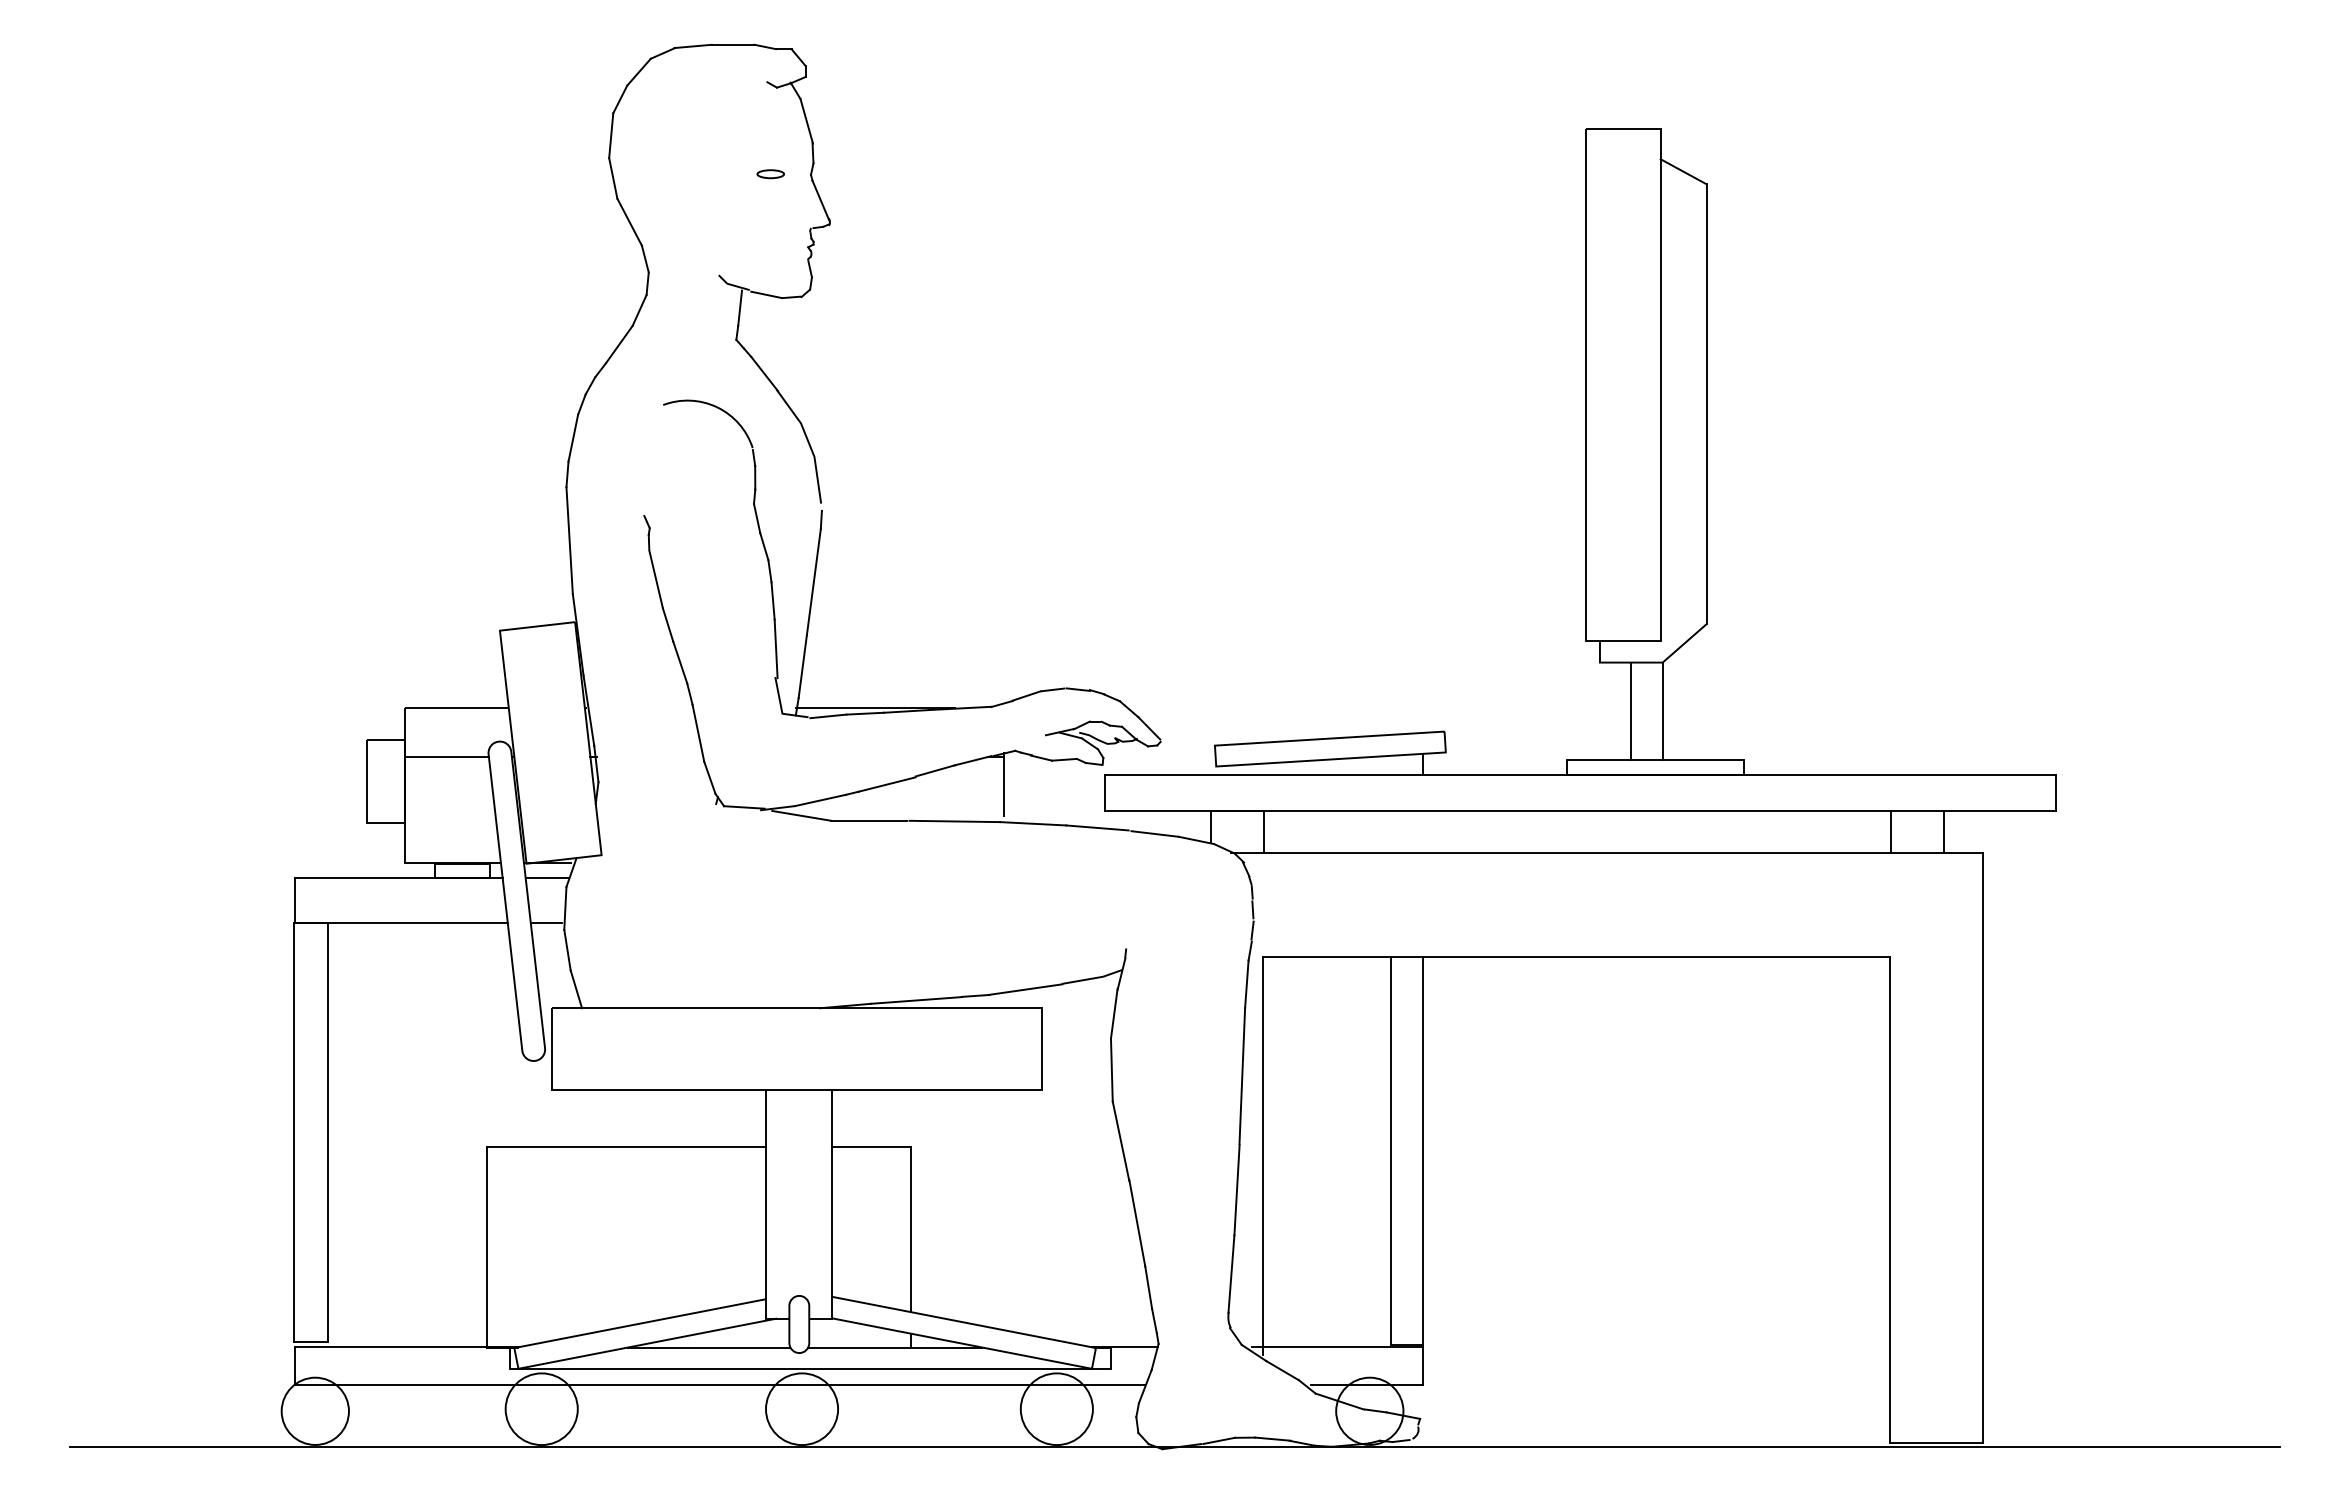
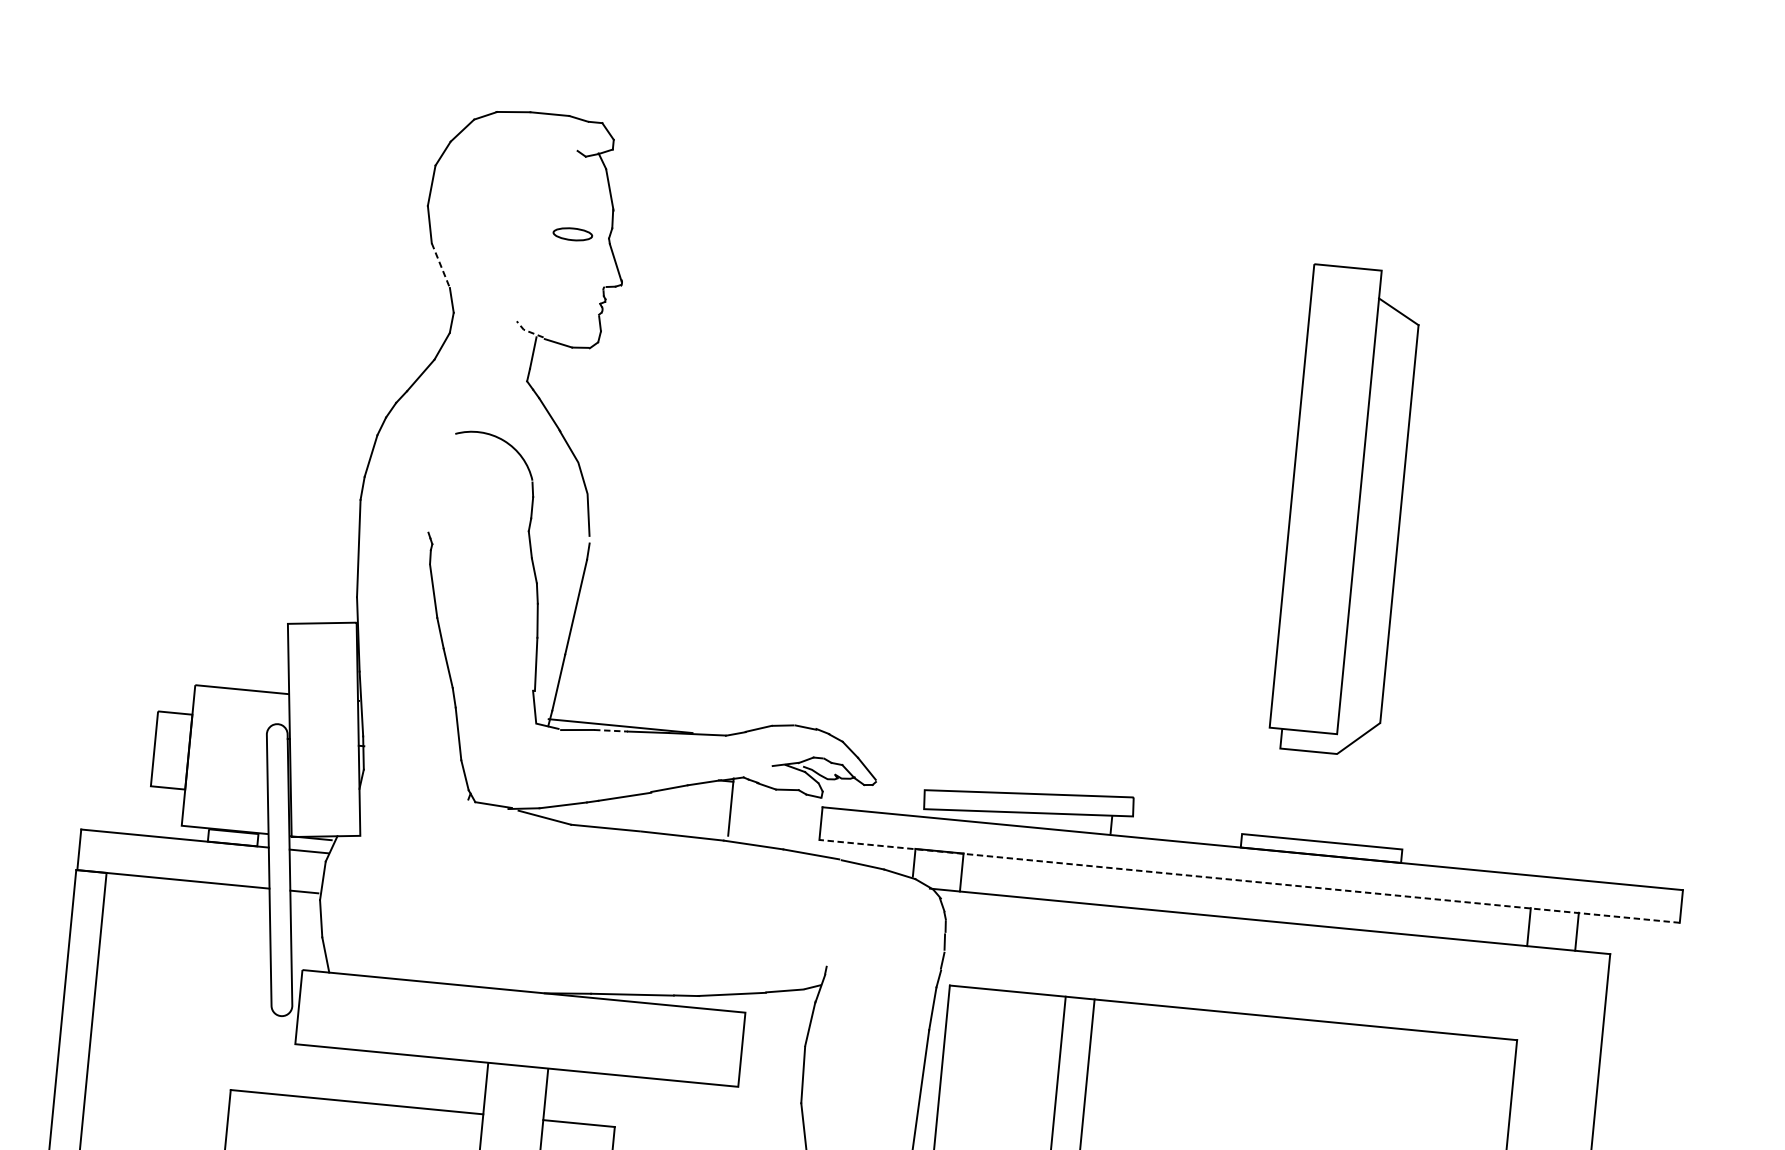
part: (770, 174) -> (572, 234), size x1.6
line: (629, 222) -> (440, 265), solid -> dashed
line: (731, 285) -> (527, 331), solid -> dashed
line: (1631, 711) -> (1304, 795), removed
line: (1662, 711) -> (1332, 798), removed
line: (865, 713) -> (611, 730), solid -> dashed
line: (446, 756) -> (228, 733), removed
line: (1579, 811) -> (1248, 881), solid -> dashed

